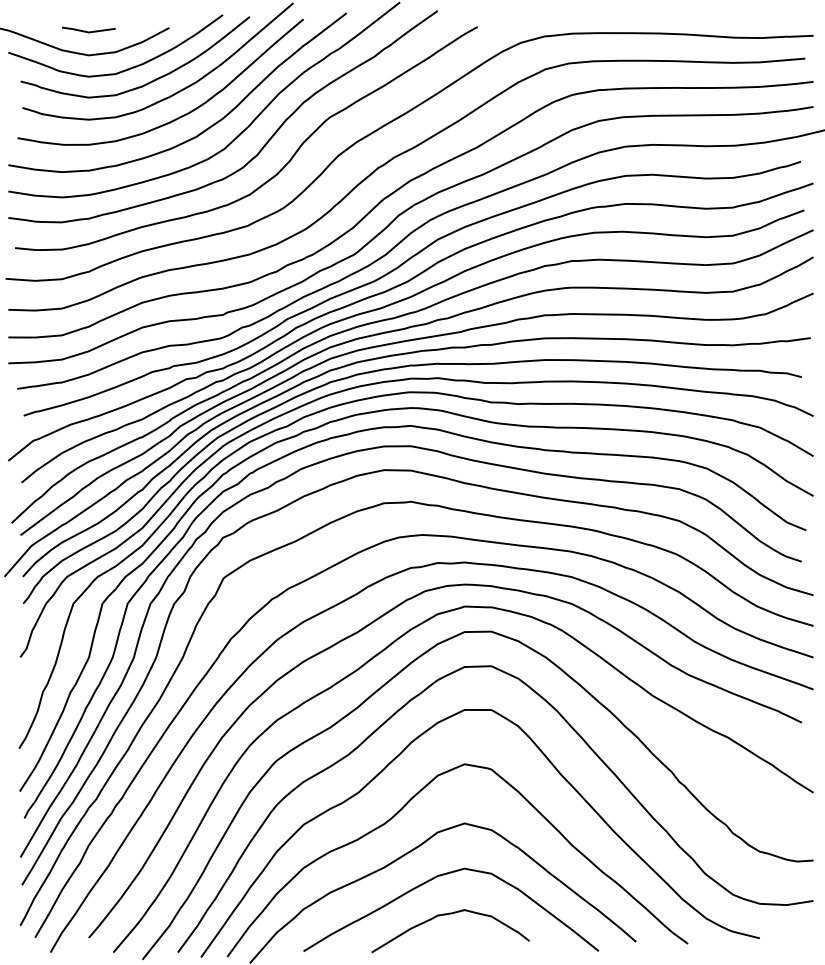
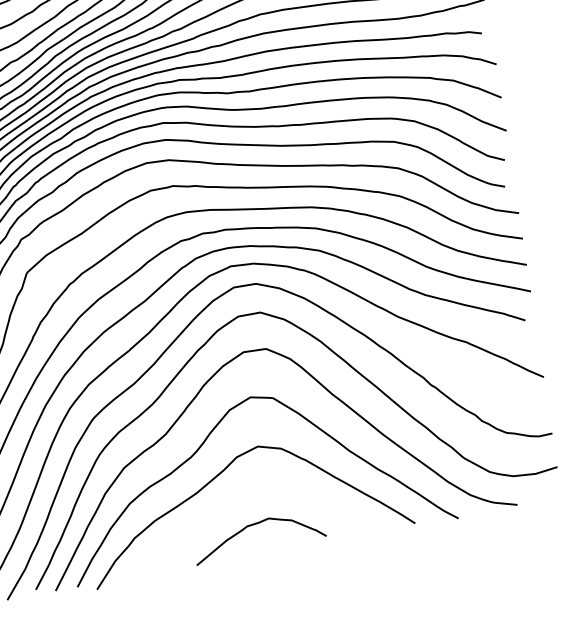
curve: (444, 875) -> (247, 492), removed

